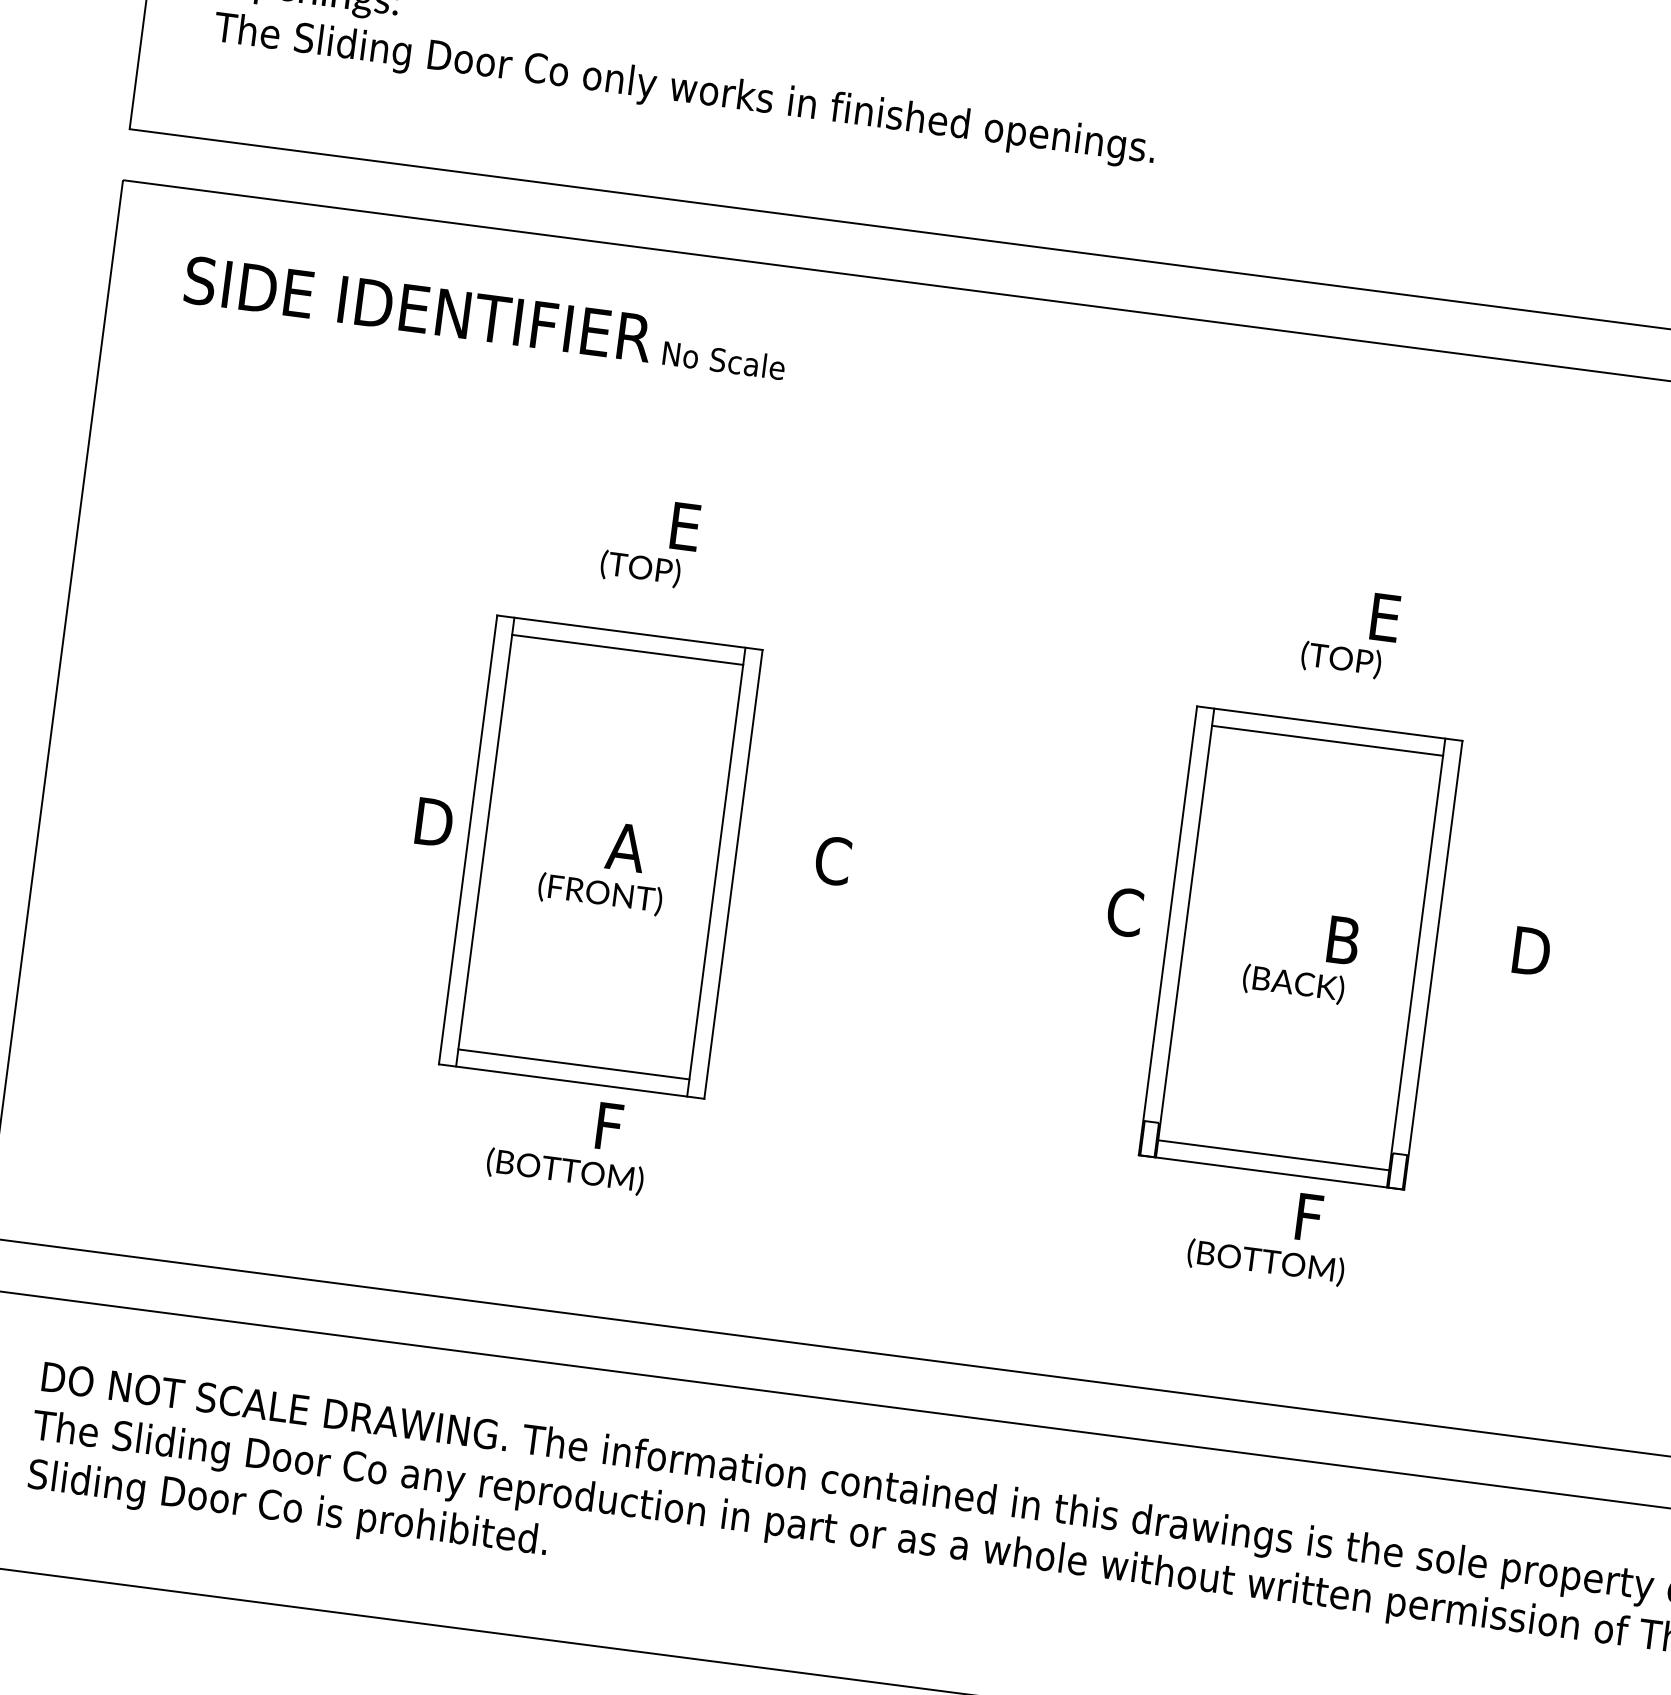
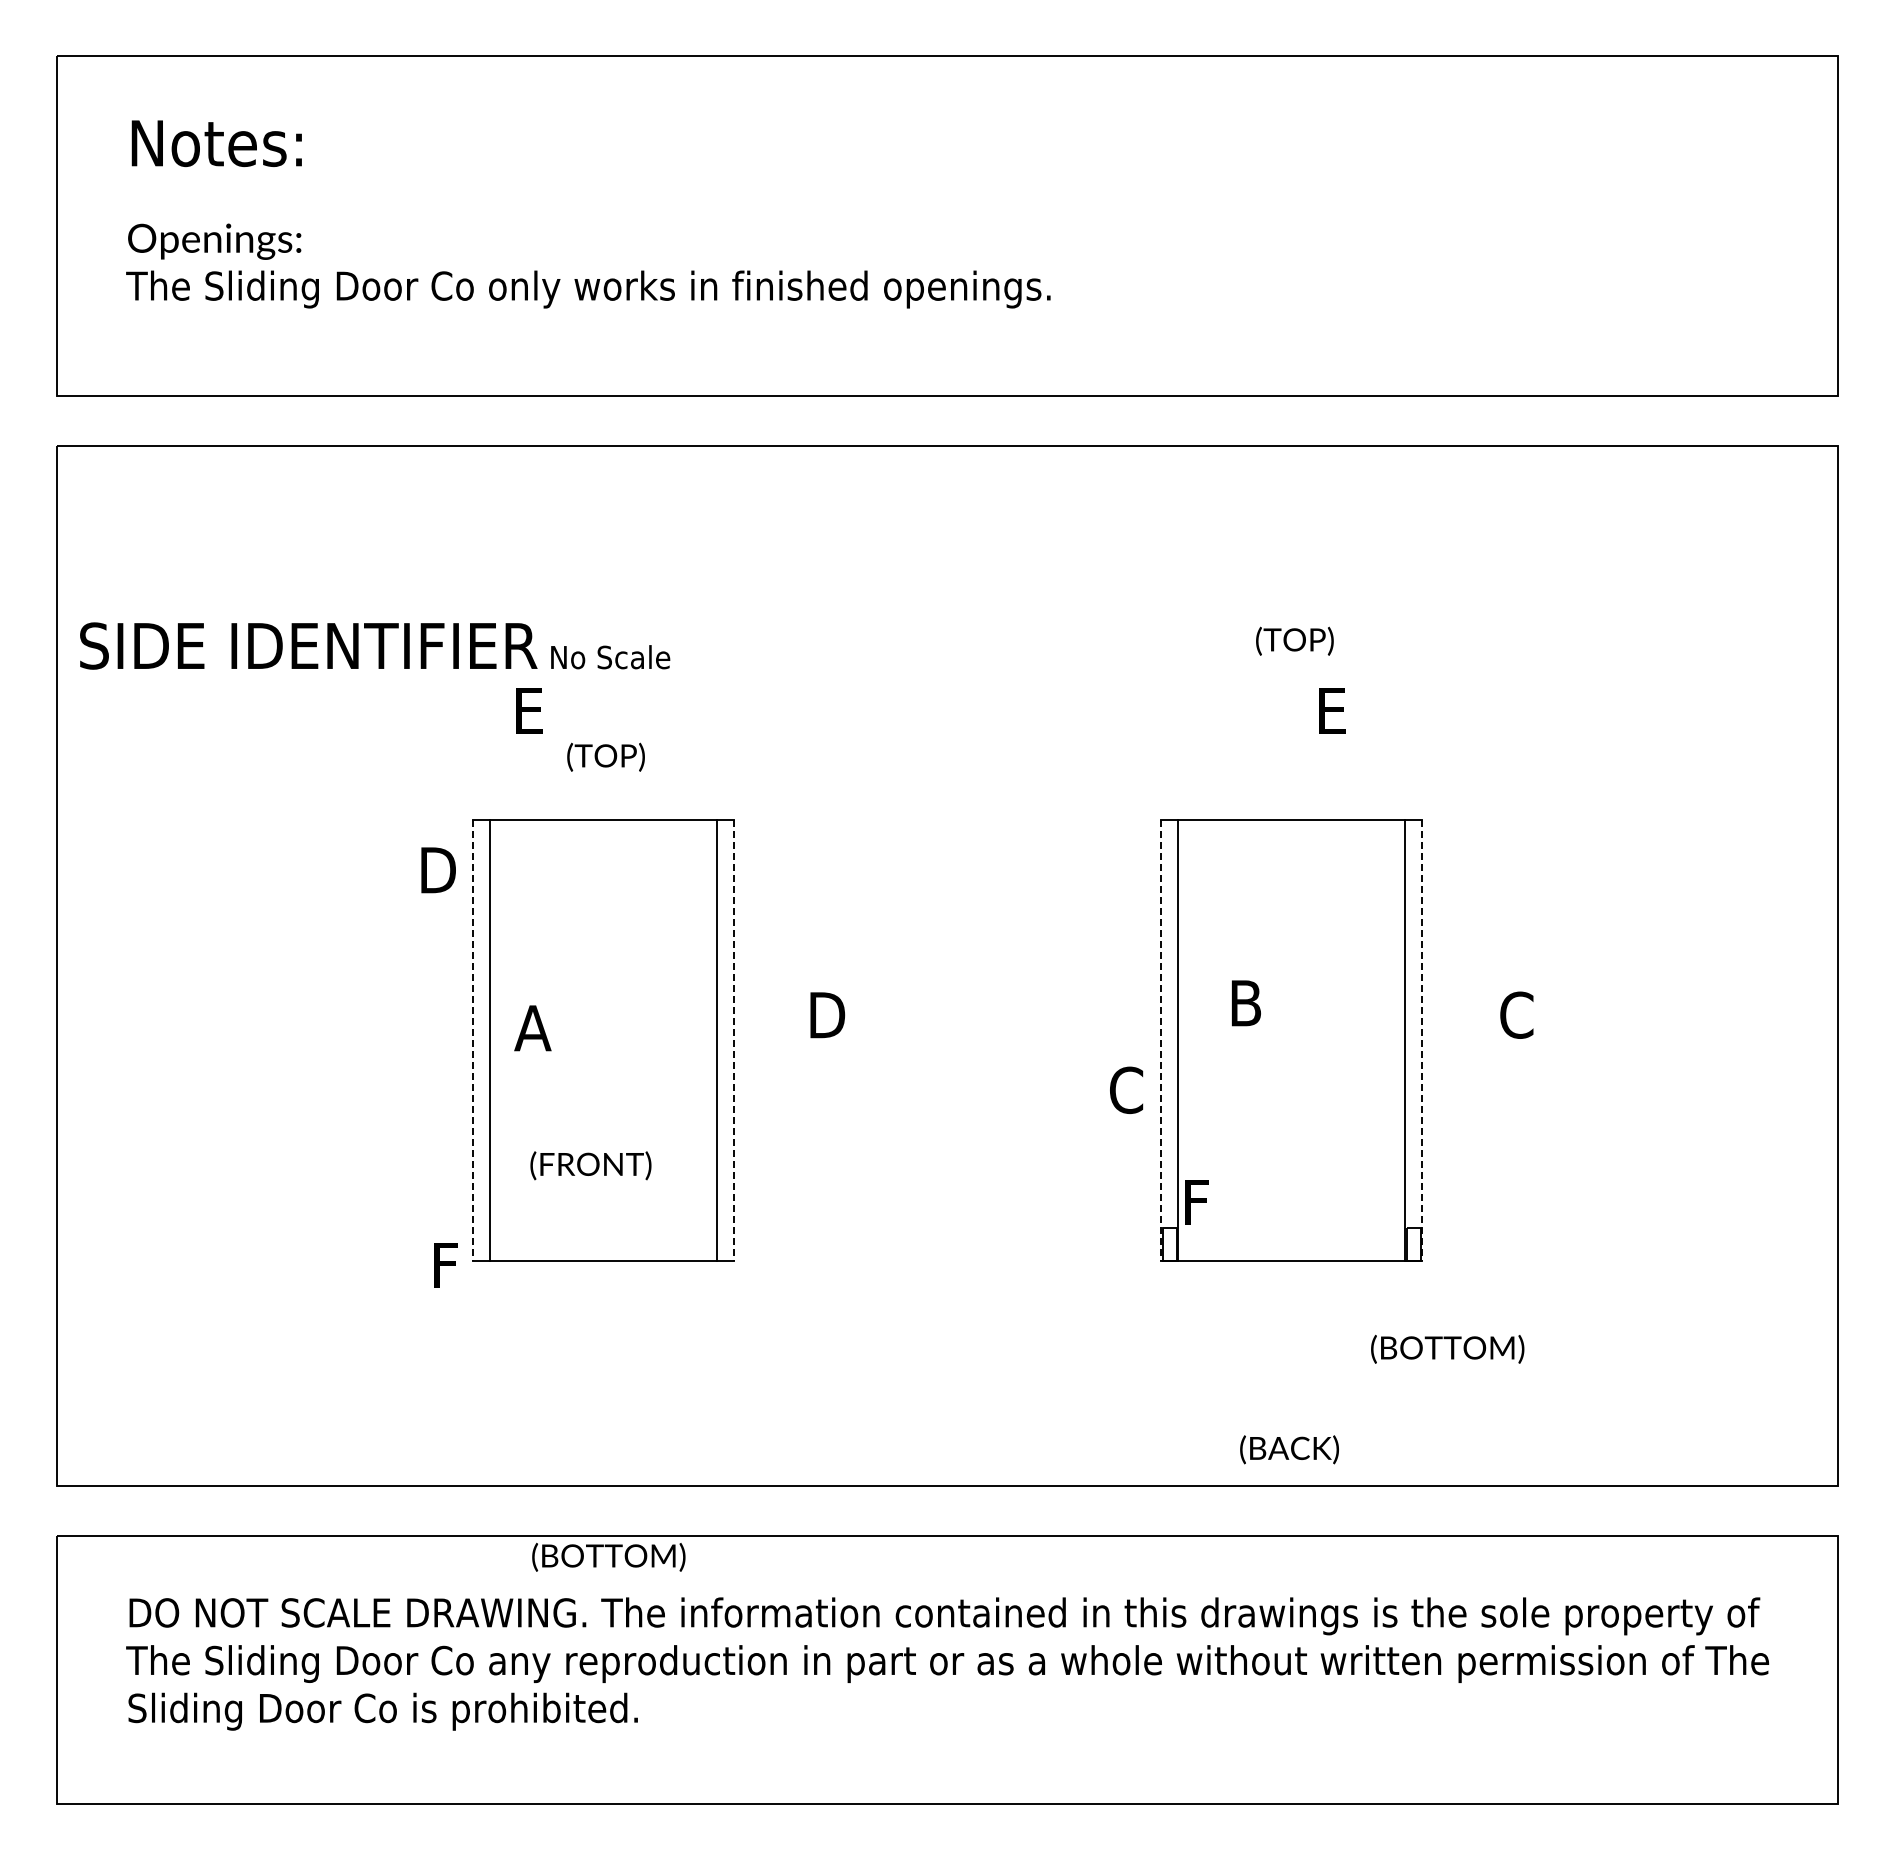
text: (486, 317) -> (375, 645), moved
text: (685, 526) -> (529, 710), moved
line: (627, 650) -> (603, 837), removed
text: (1340, 659) -> (1294, 640), moved
line: (1327, 741) -> (1291, 837), removed
text: (434, 822) -> (438, 870), moved
line: (468, 839) -> (473, 1040), solid -> dashed
text: (625, 847) -> (532, 1028), moved
text: (831, 859) -> (827, 1014), C -> D
line: (733, 874) -> (734, 1040), solid -> dashed
text: (599, 893) -> (590, 1165), moved
text: (1125, 911) -> (1126, 1089), moved
line: (1168, 930) -> (1161, 1040), solid -> dashed
text: (1343, 940) -> (1246, 1003), moved
text: (1531, 950) -> (1515, 1014), D -> C
line: (1433, 964) -> (1422, 1040), solid -> dashed
text: (1293, 984) -> (1289, 1449), moved
line: (573, 1064) -> (603, 1244), removed
text: (608, 1126) -> (445, 1265), moved
line: (1273, 1155) -> (1291, 1244), removed
text: (564, 1170) -> (608, 1556), moved
text: (1308, 1217) -> (1196, 1202), moved
text: (1265, 1261) -> (1447, 1348), moved

